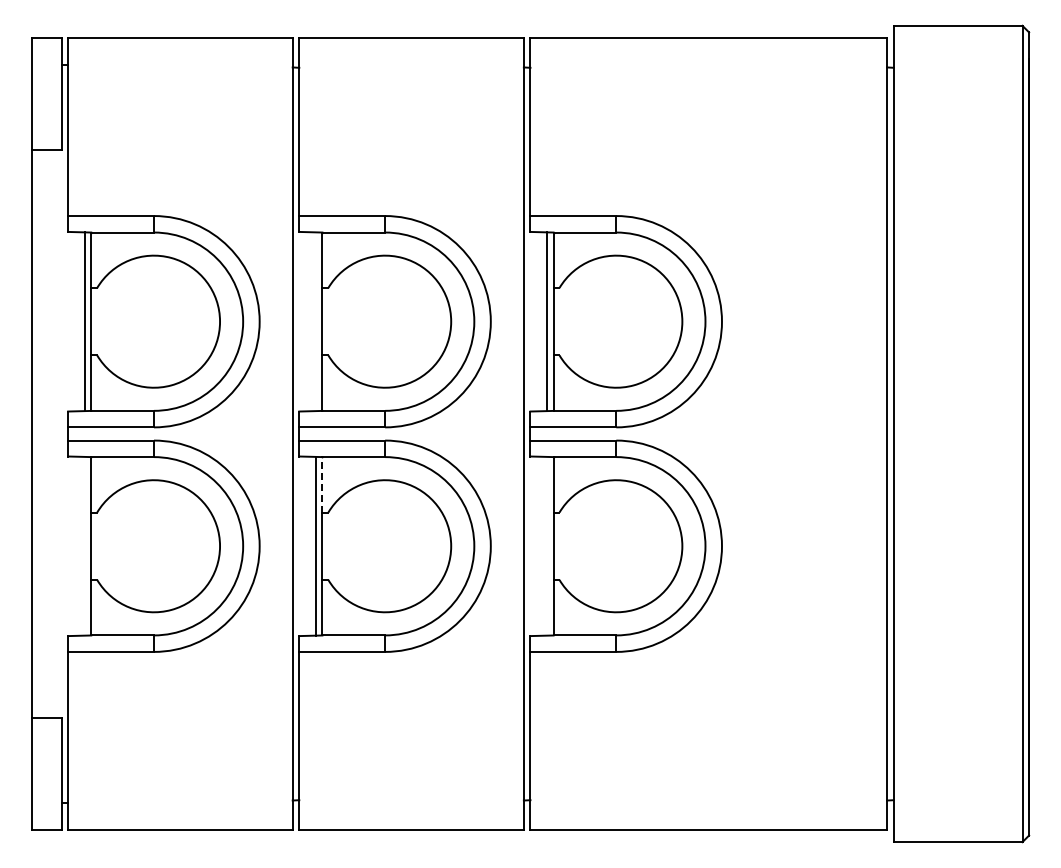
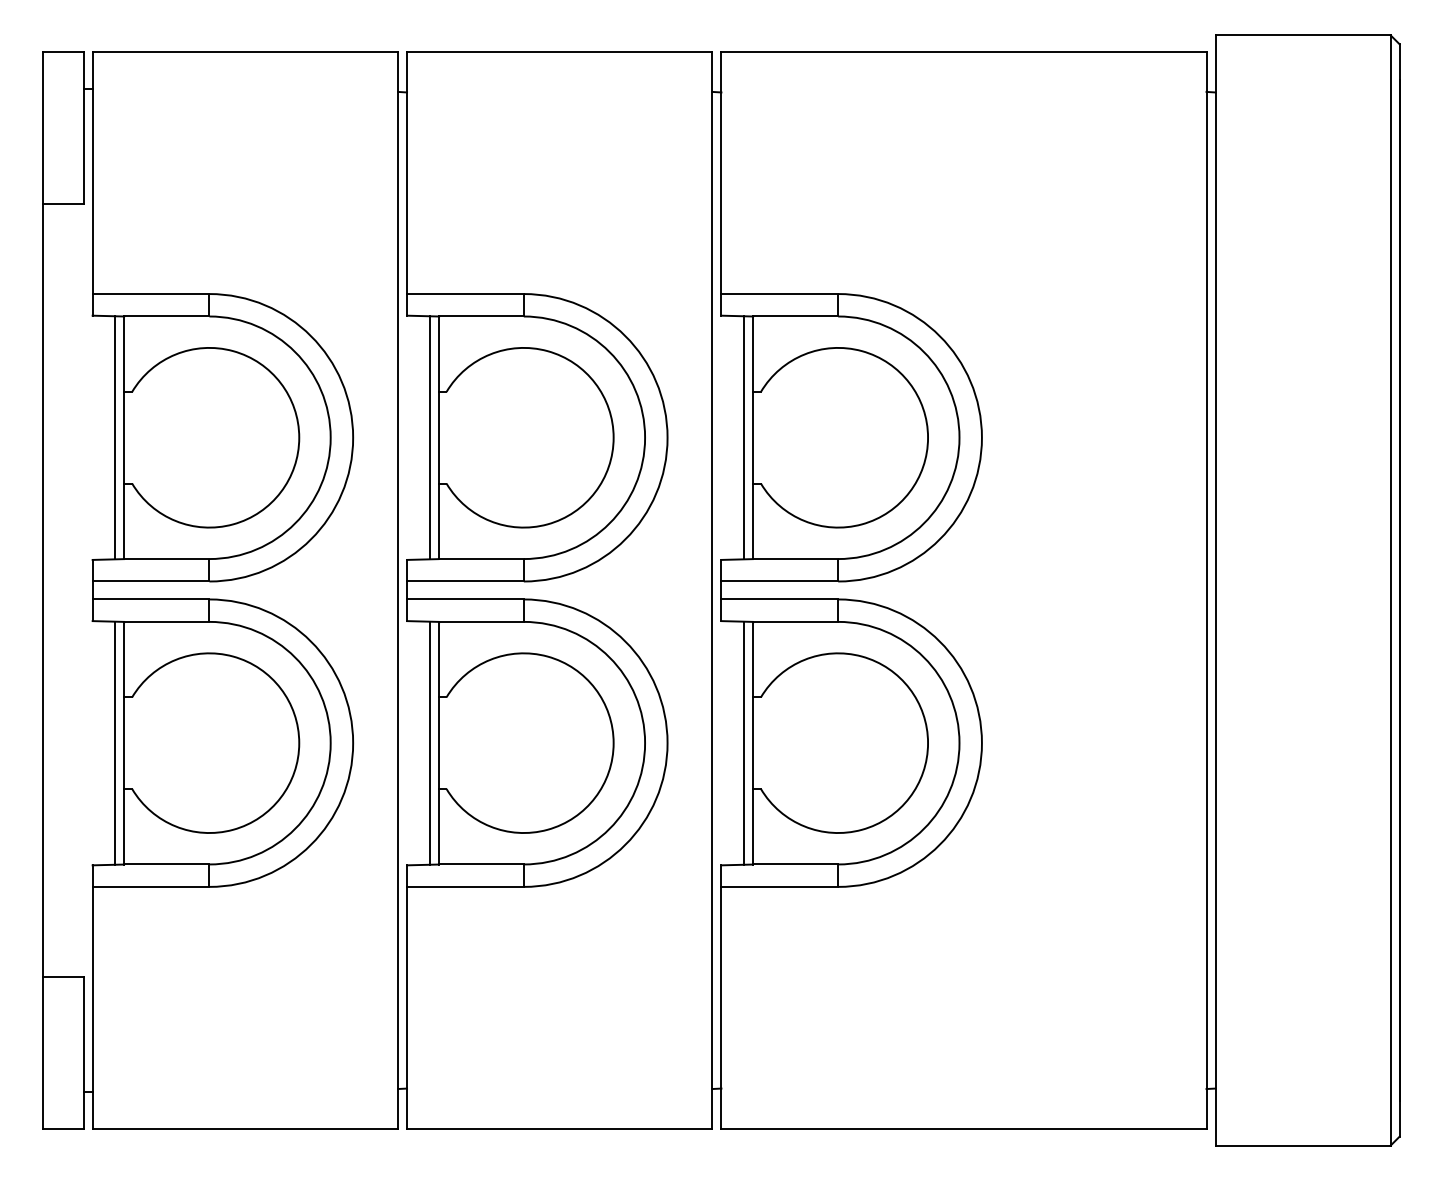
line: (315, 321) -> (429, 437), added
line: (322, 484) -> (438, 659), dashed -> solid
line: (84, 545) -> (114, 742), added
line: (546, 545) -> (743, 742), added

